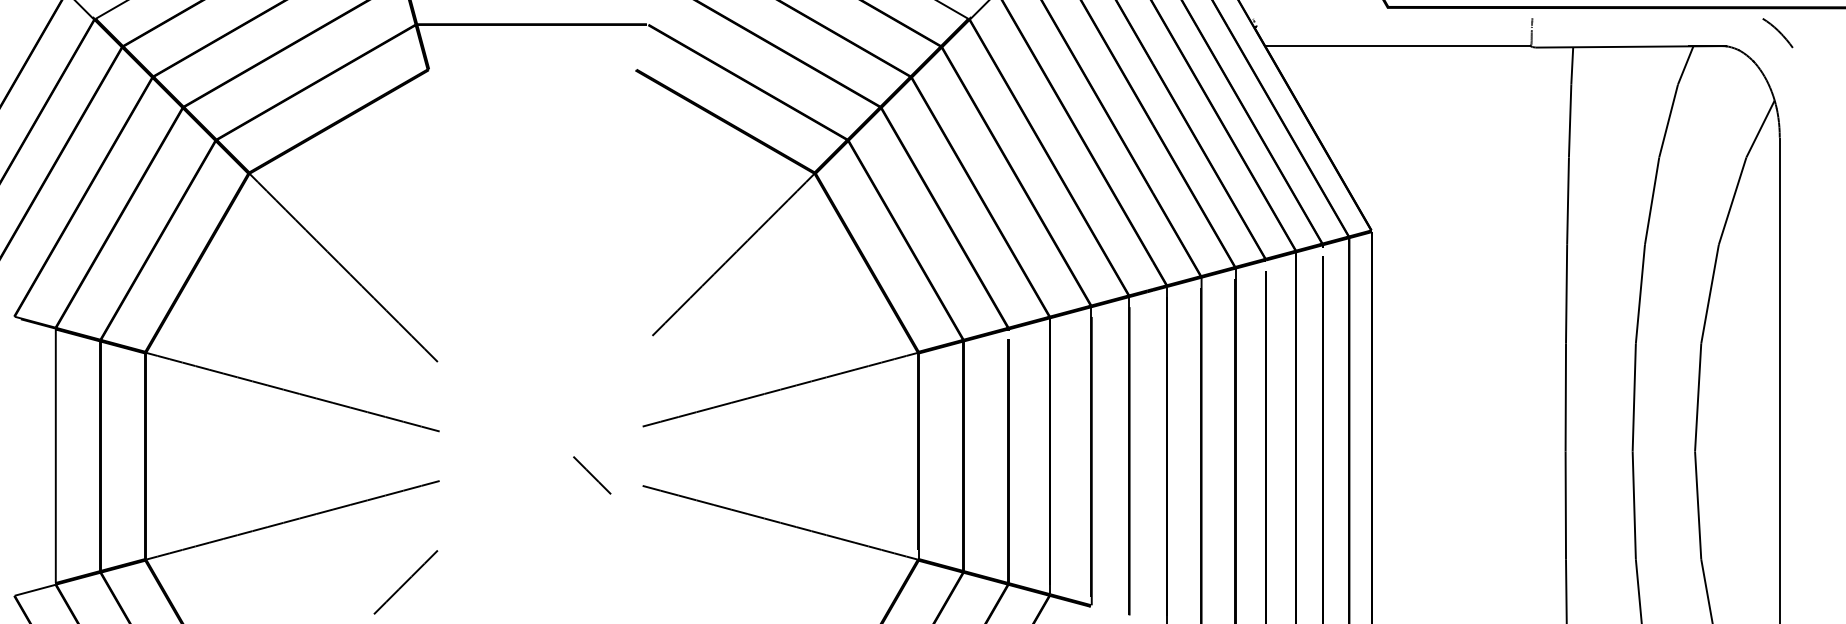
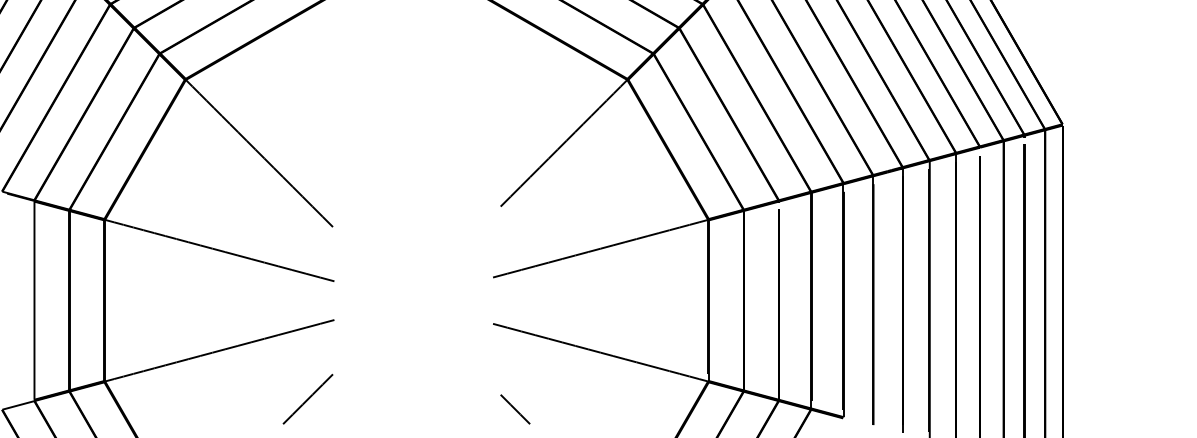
line: (592, 475) -> (515, 409), moved

